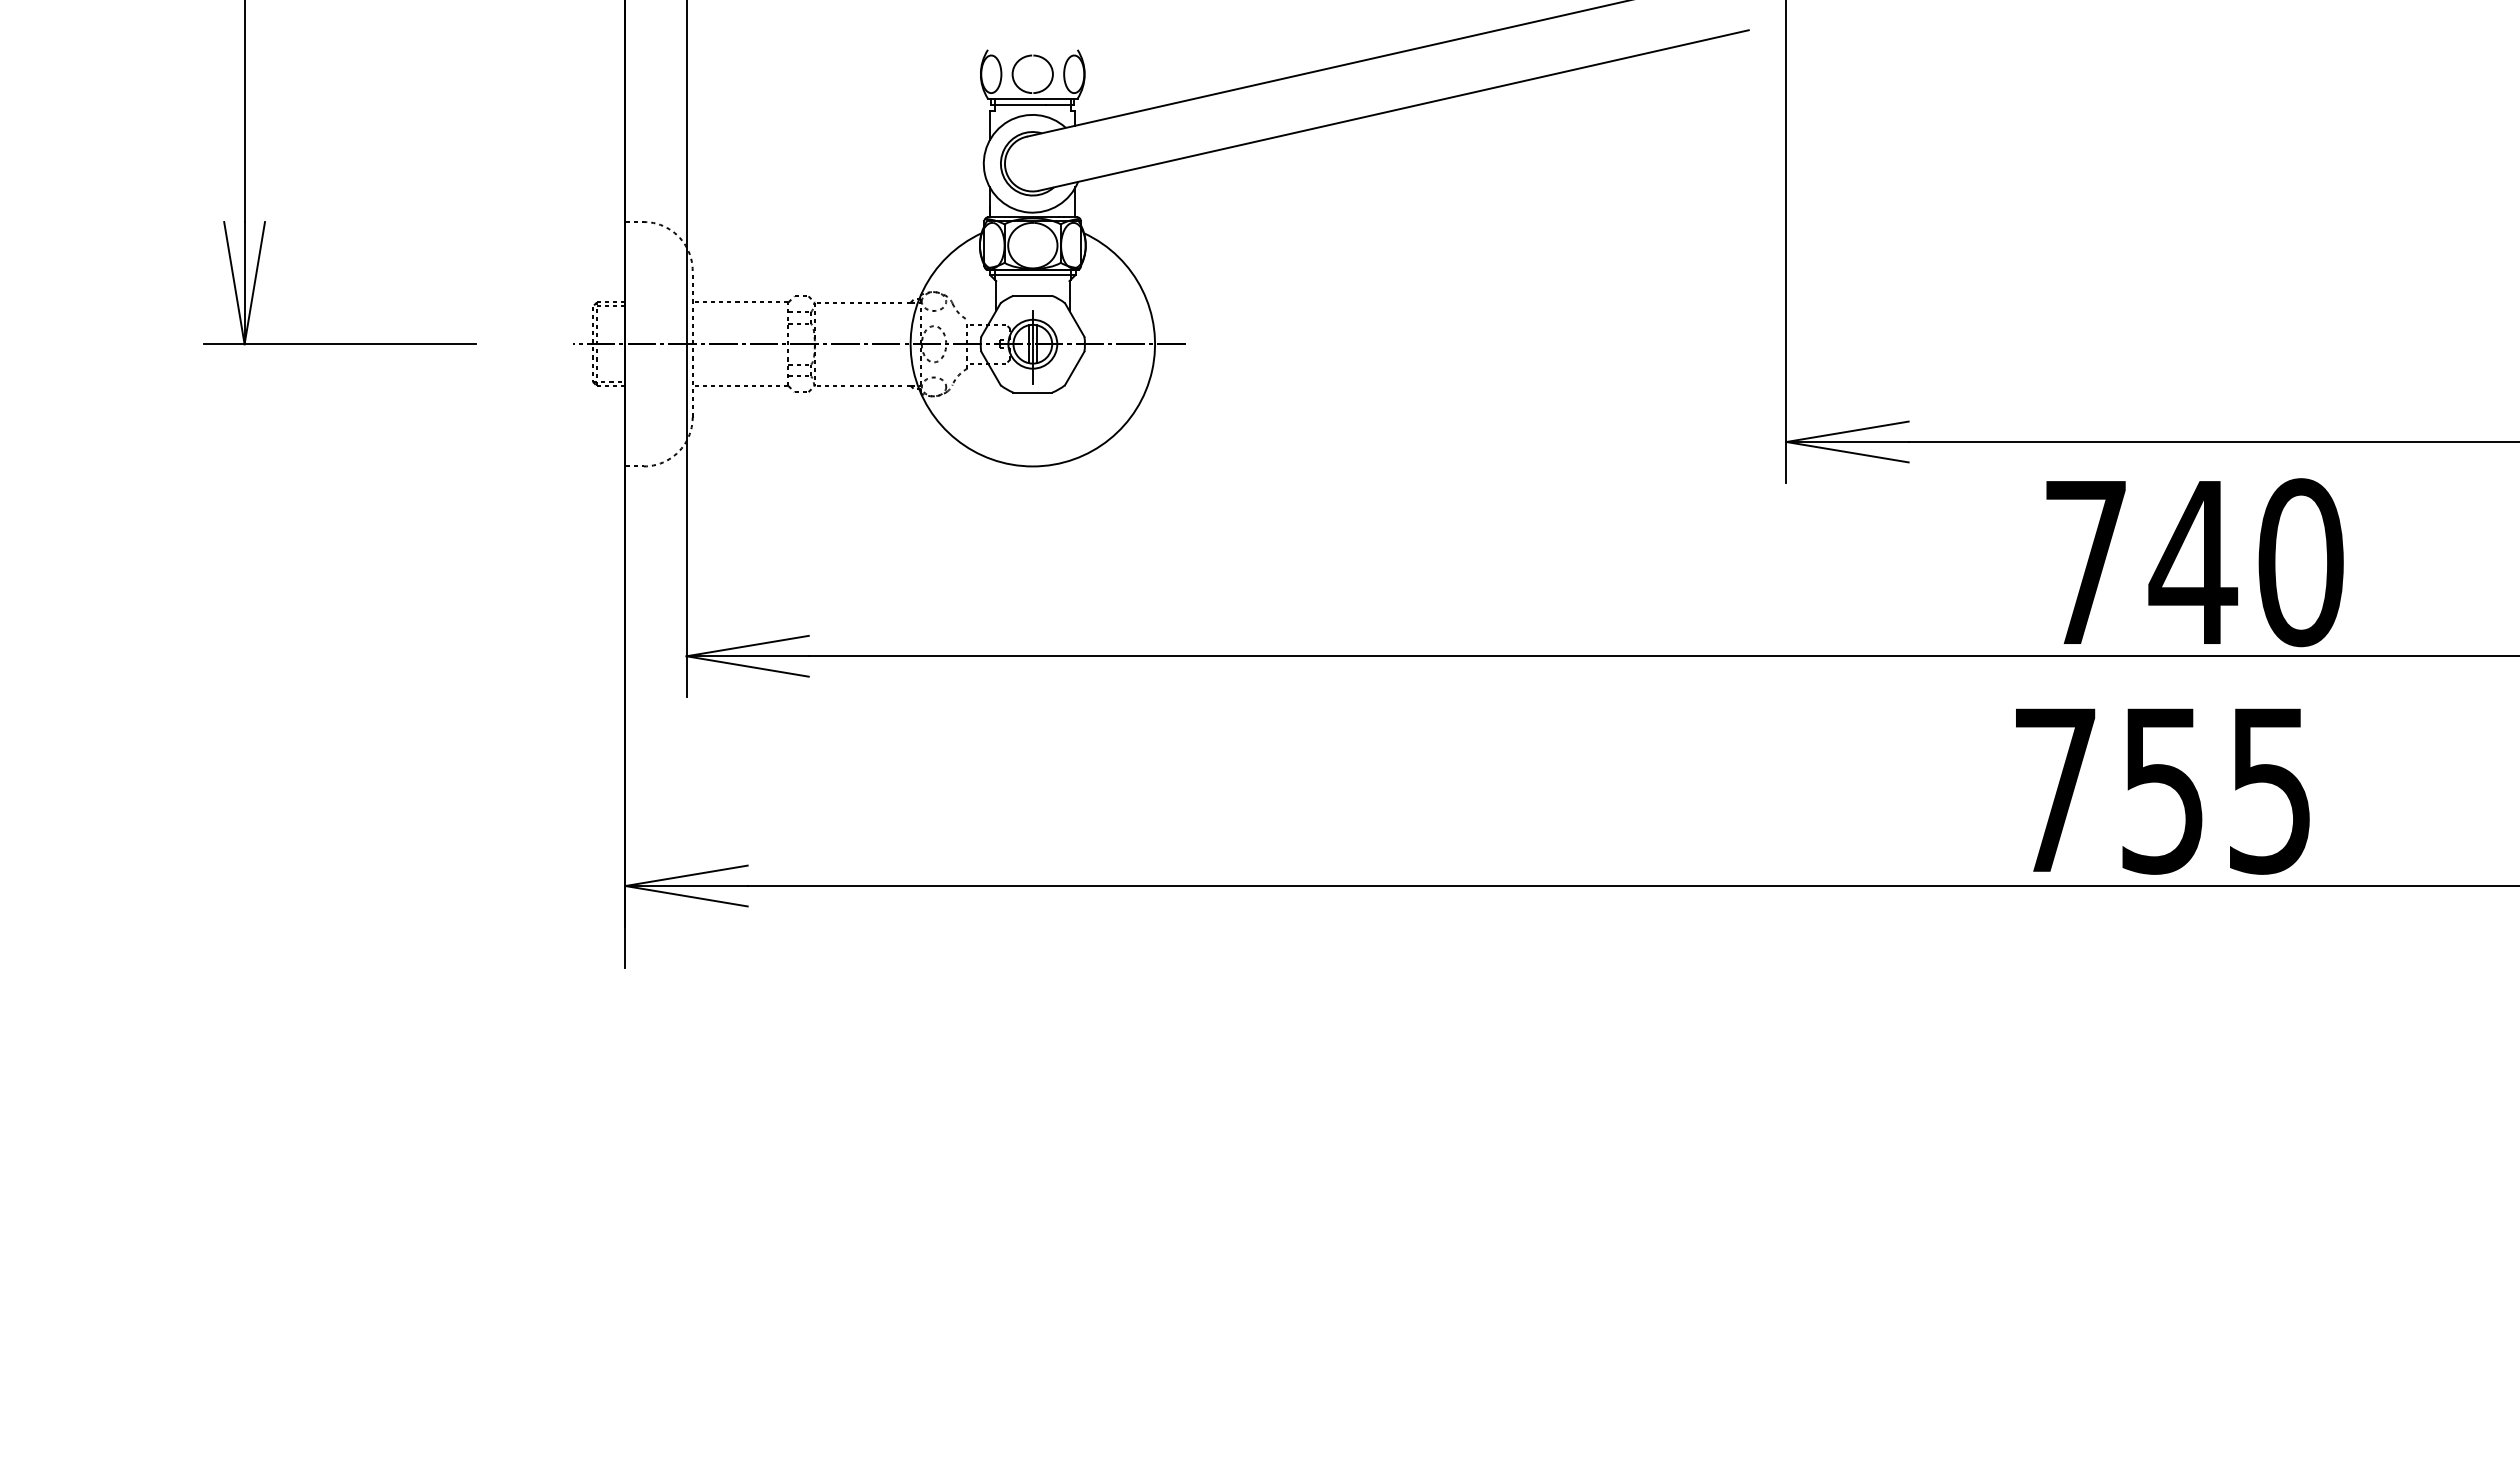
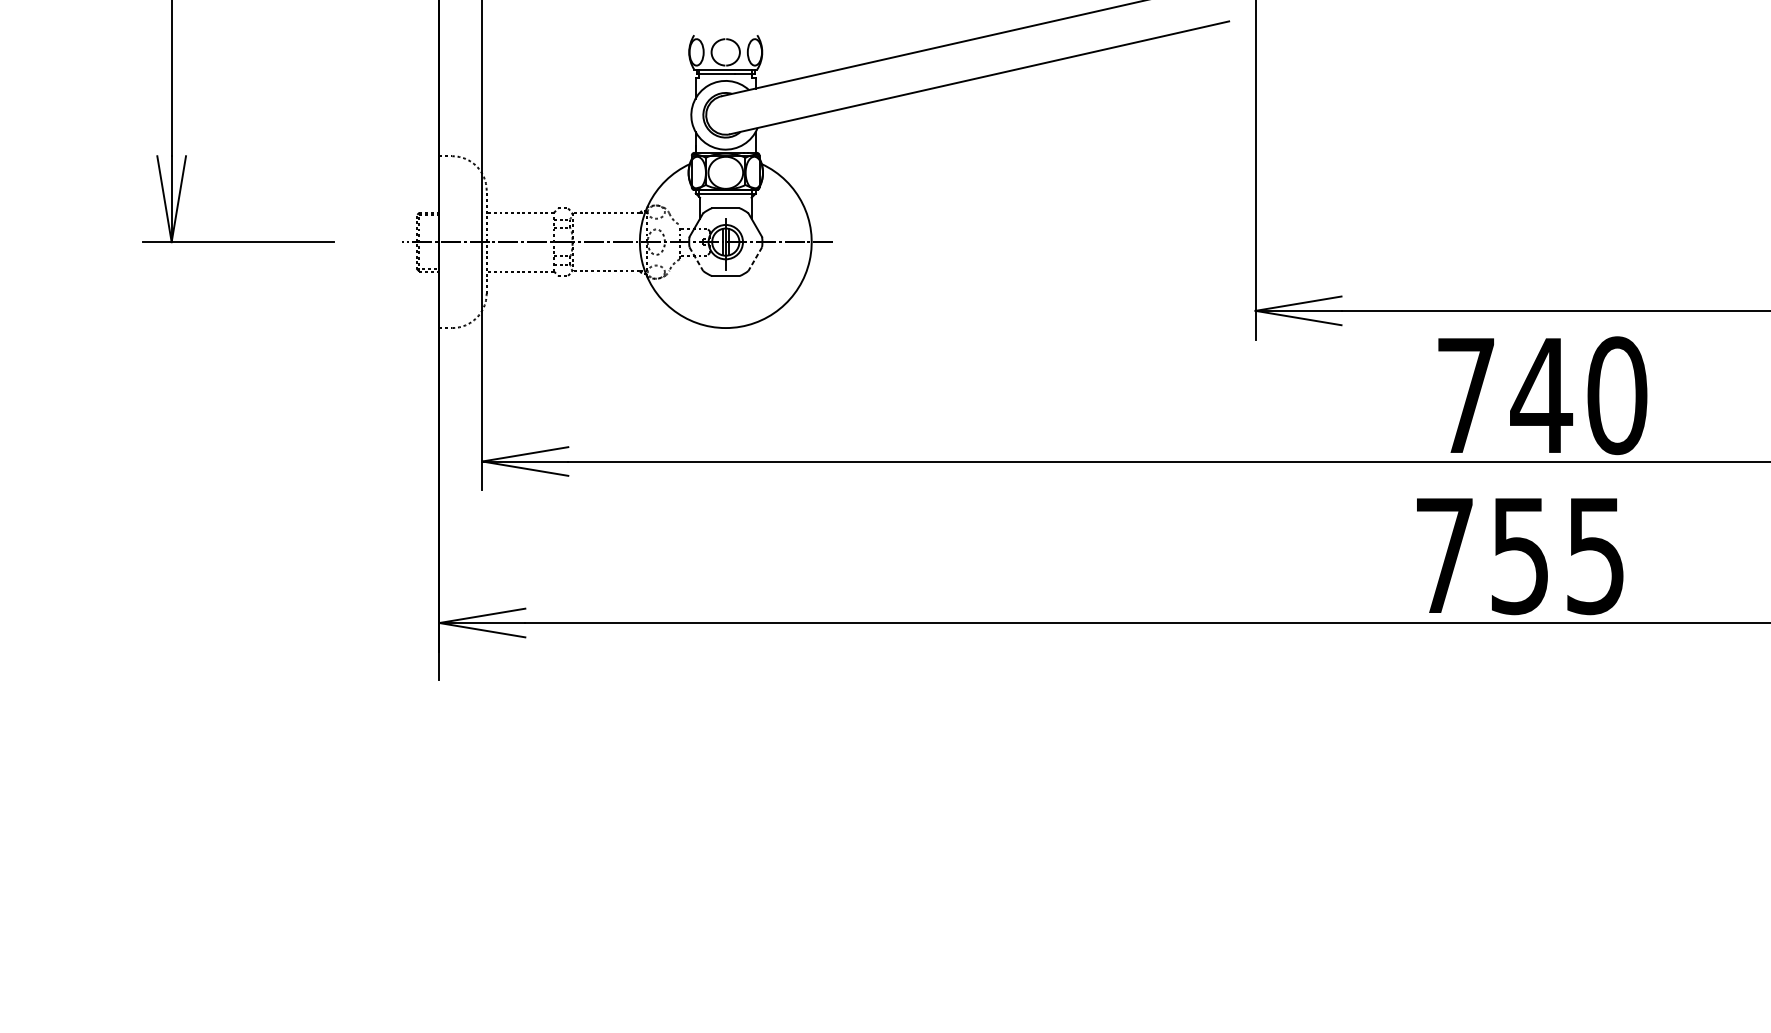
line: (991, 368) -> (696, 259), solid -> dashed
line: (1074, 368) -> (755, 259), solid -> dashed

